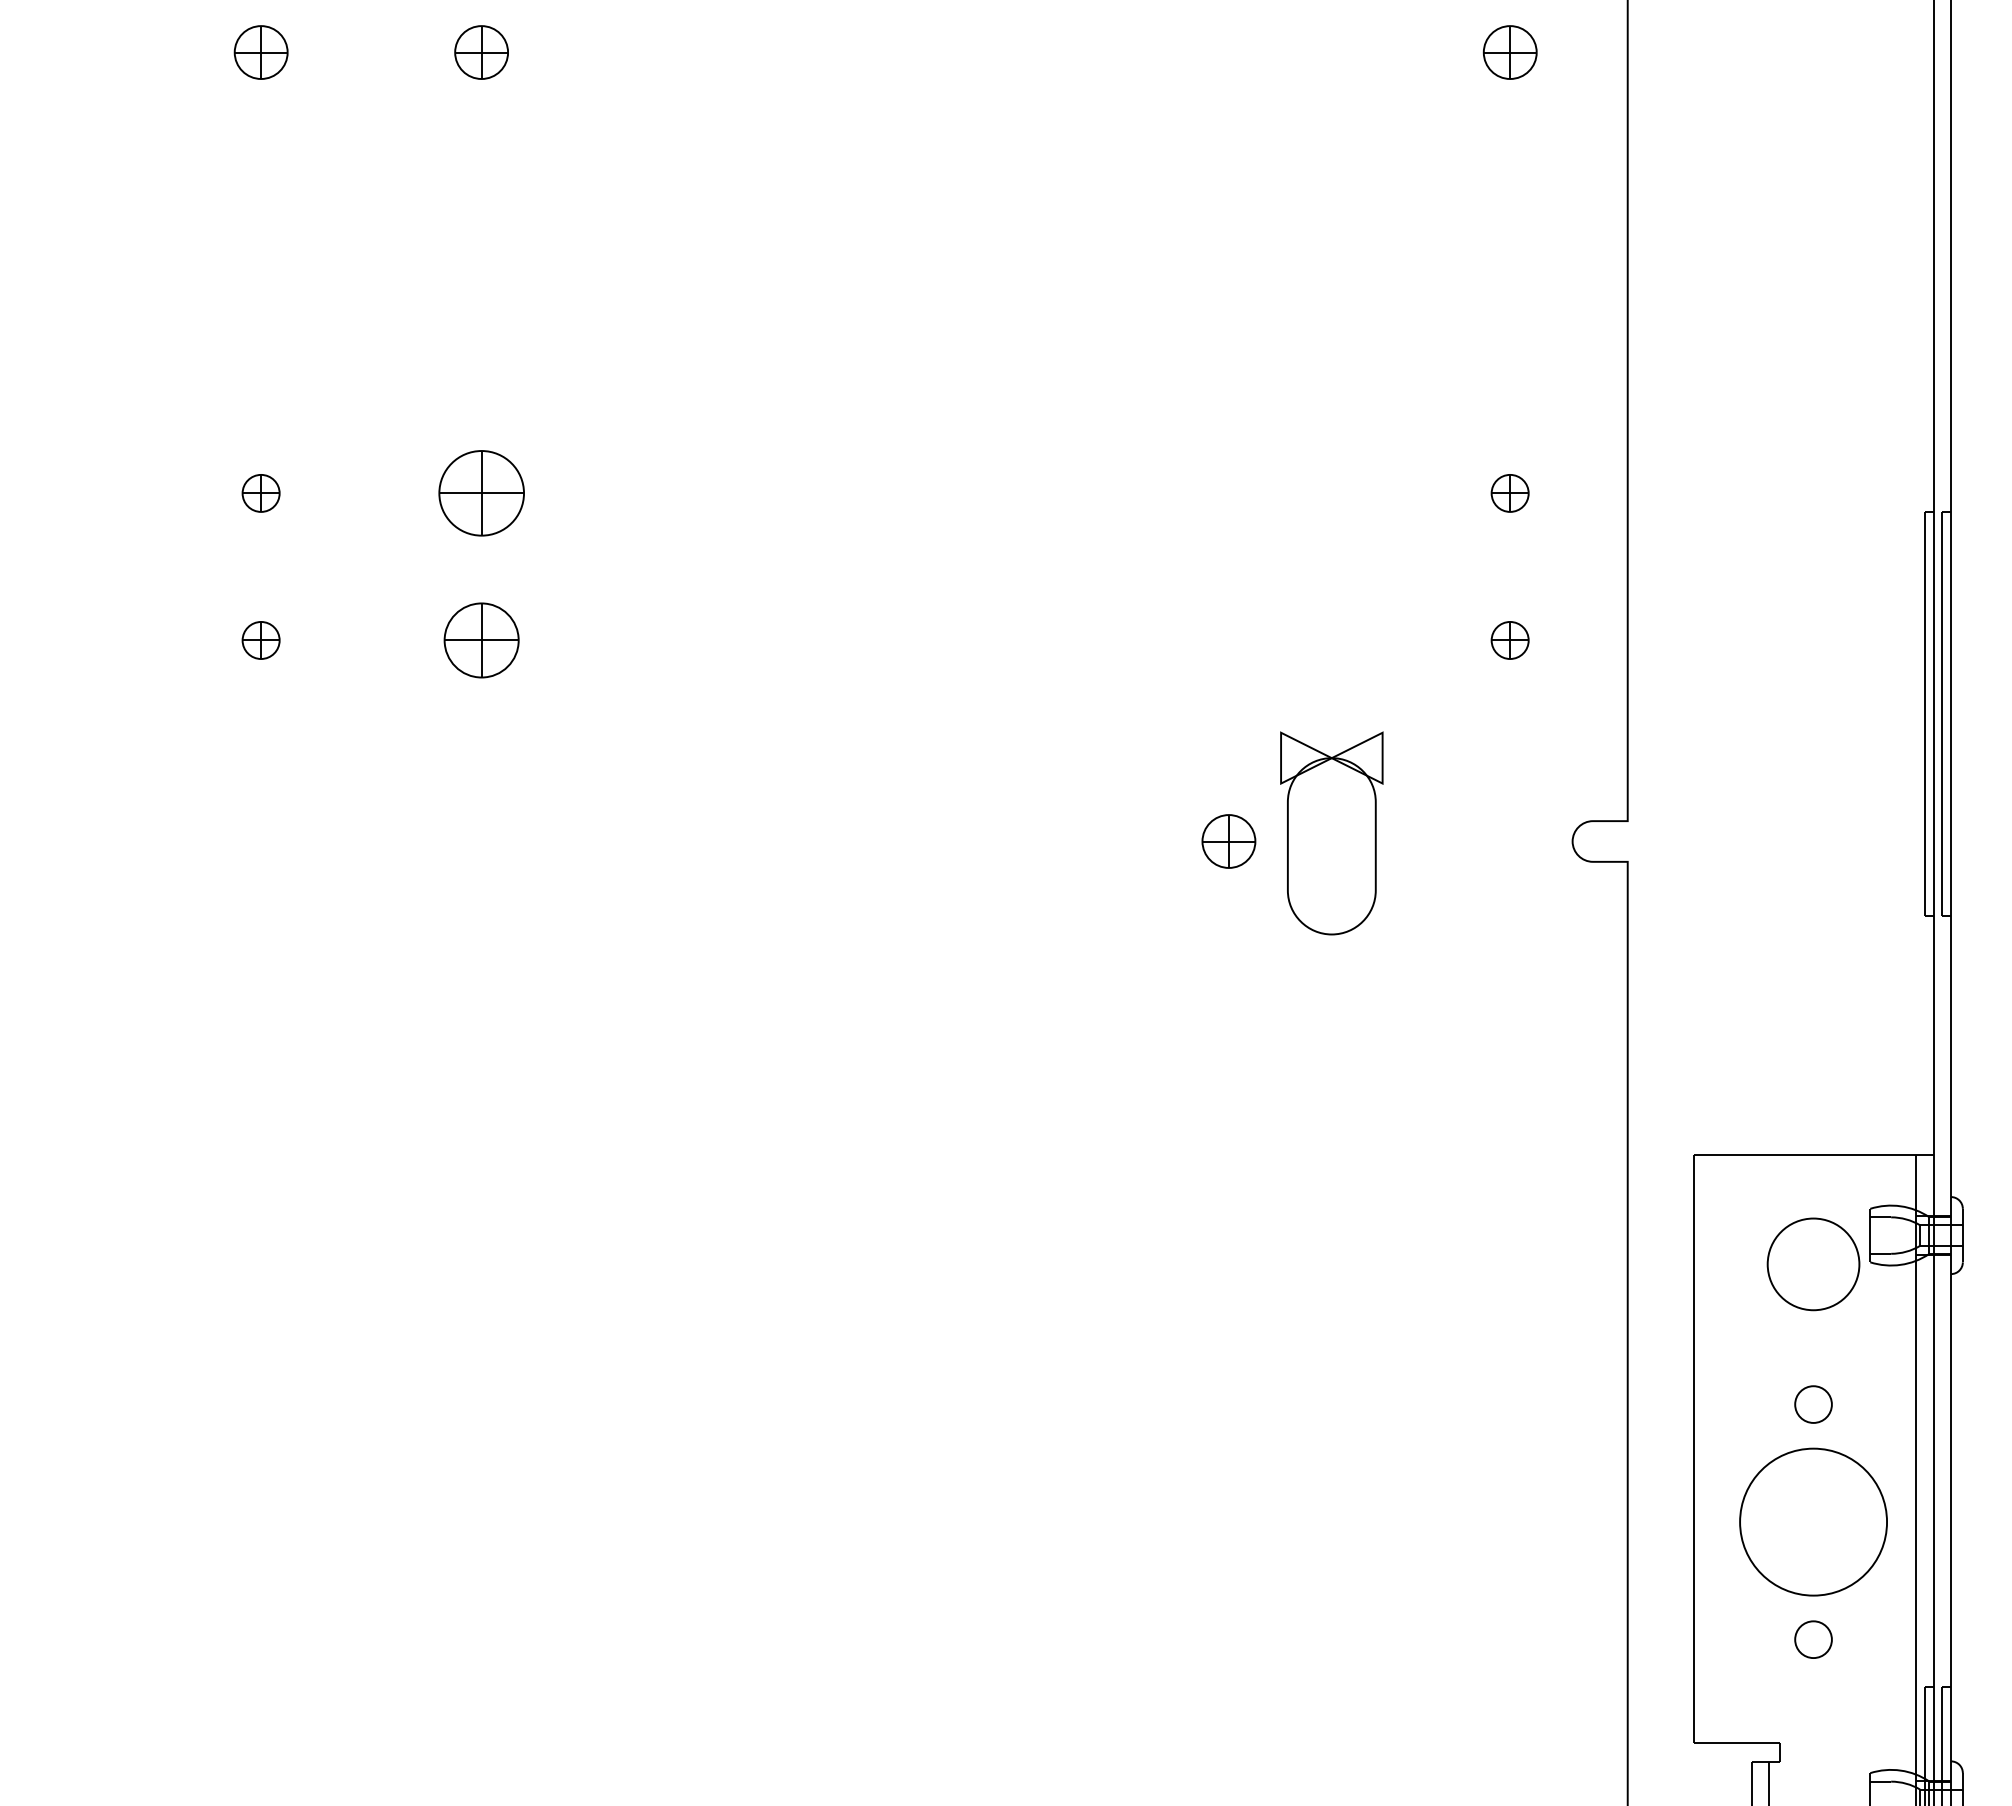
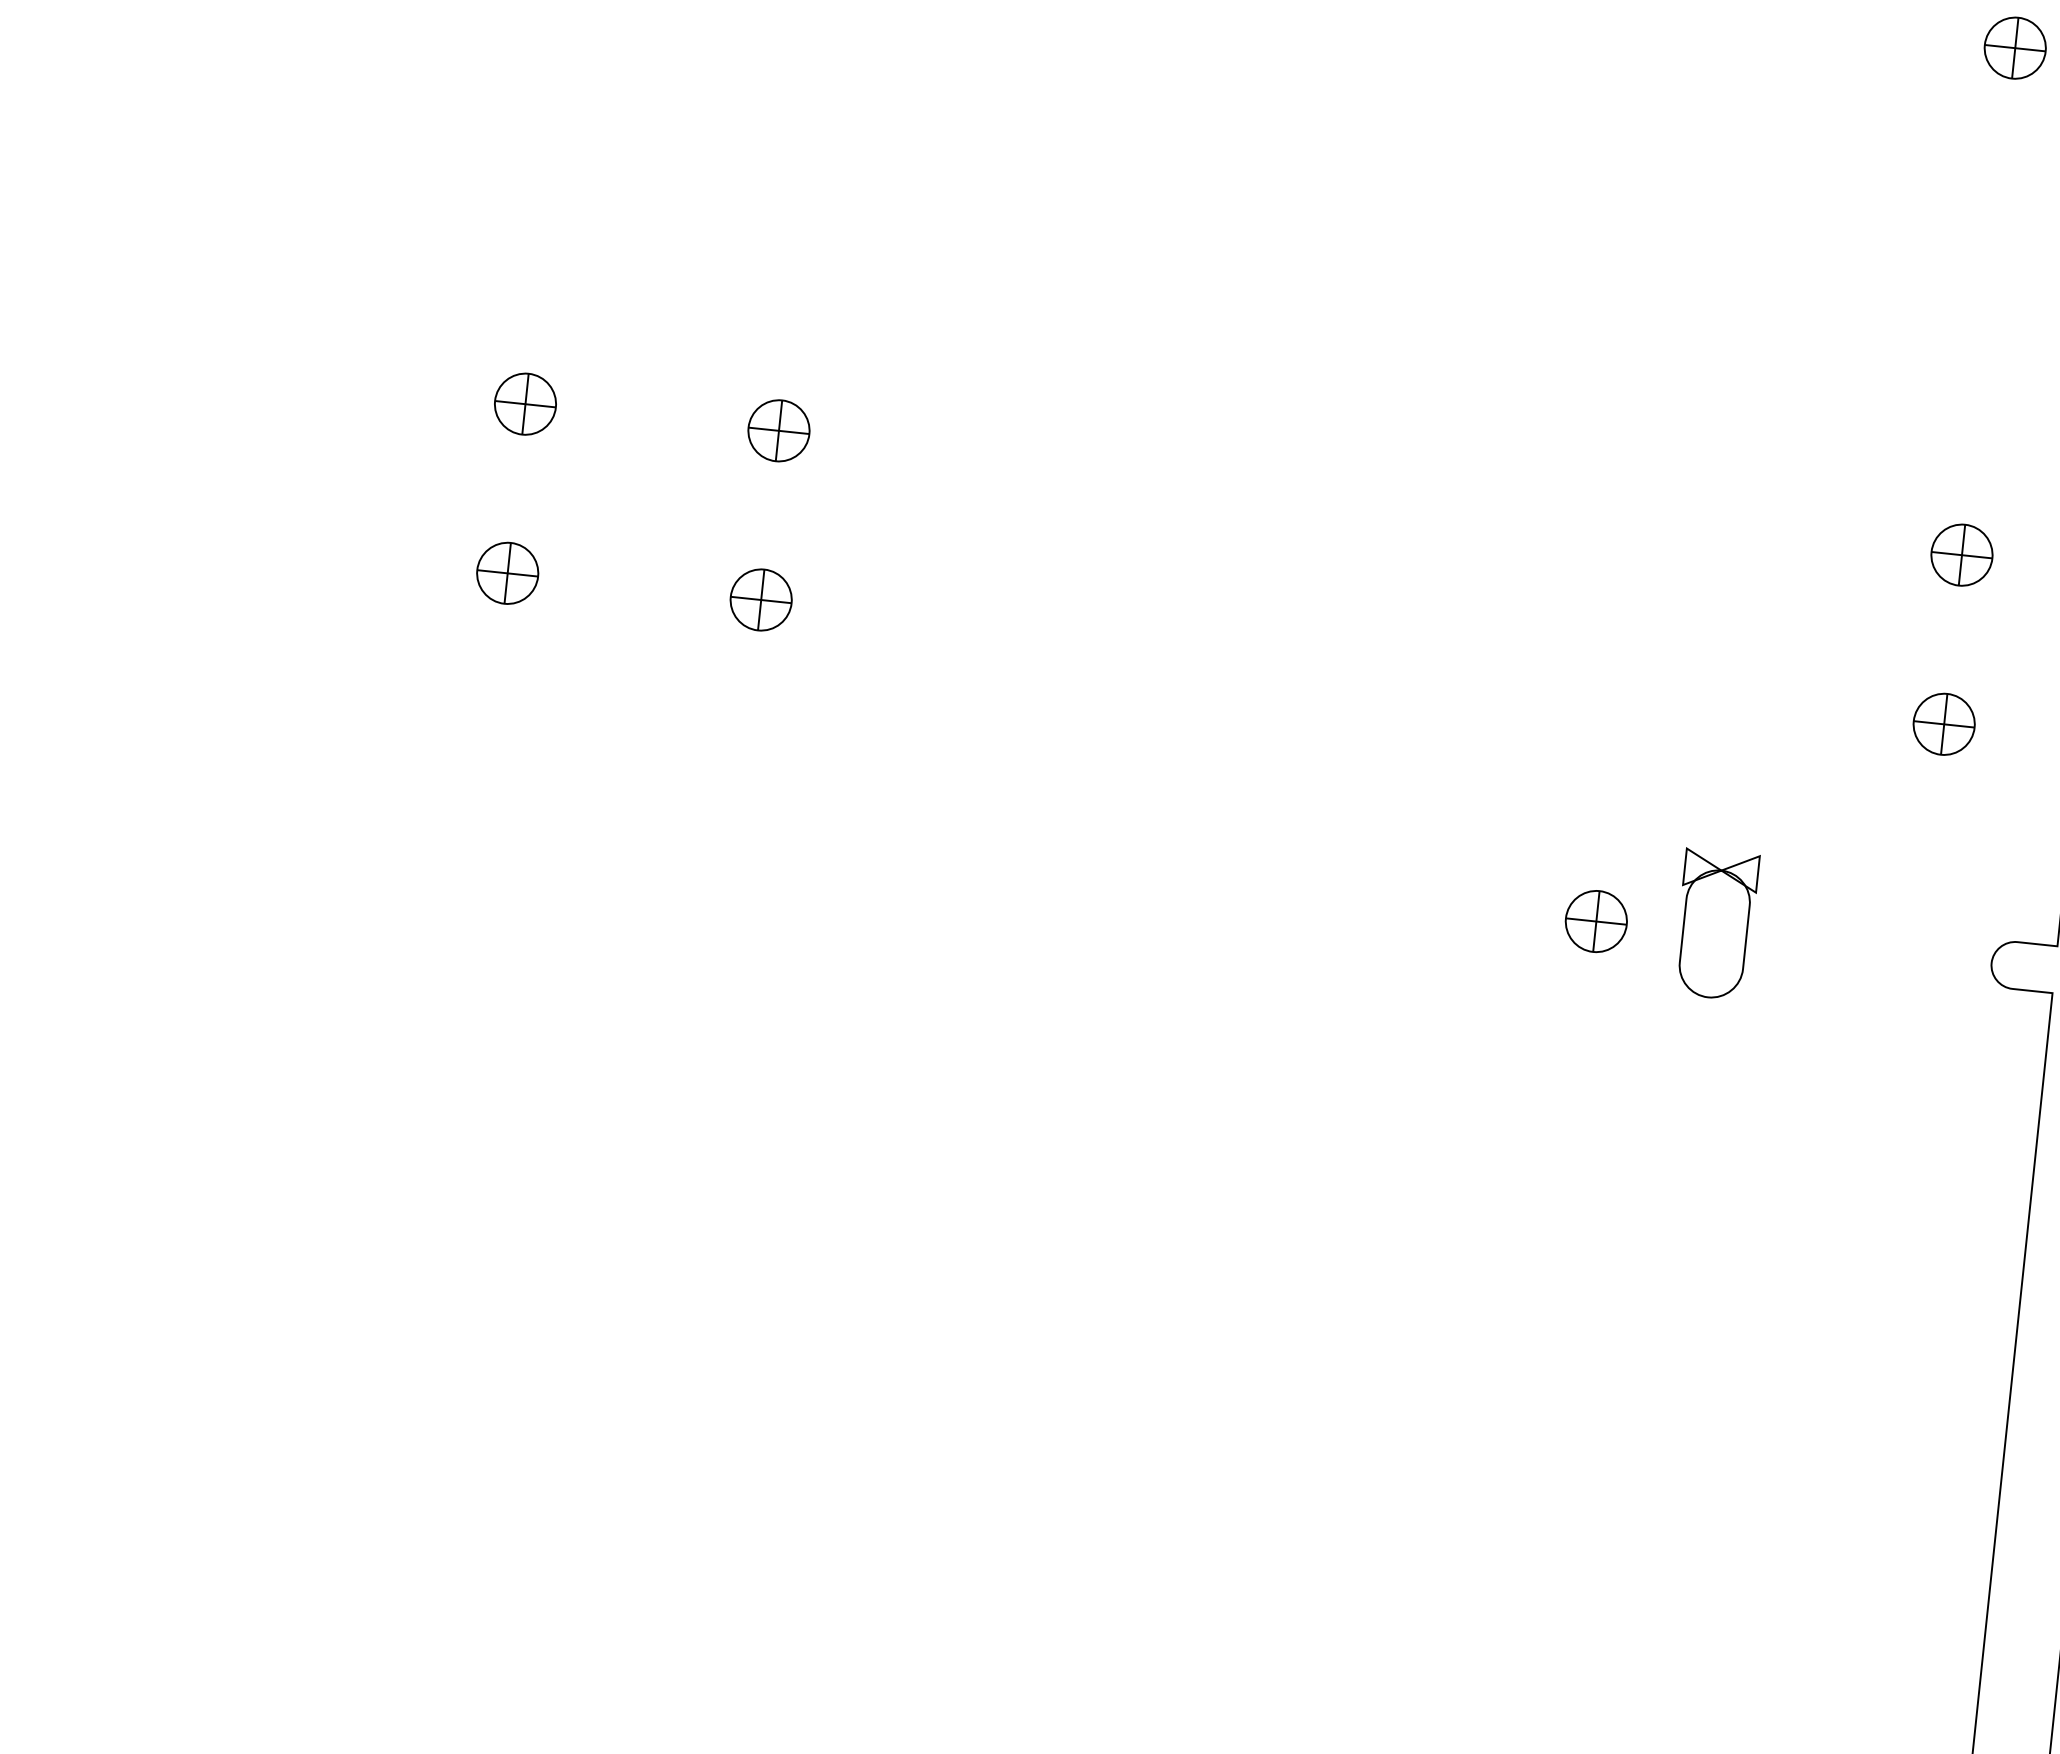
part: (260, 493) -> (524, 404), size x1.43
part: (481, 493) -> (778, 430), size x0.62
part: (1509, 493) -> (1961, 555), size x1.43
part: (260, 640) -> (506, 573), size x1.43
part: (481, 640) -> (761, 600), size x0.71
part: (1509, 640) -> (1943, 724), size x1.43
part: (1331, 833) -> (1715, 924), size x0.62

